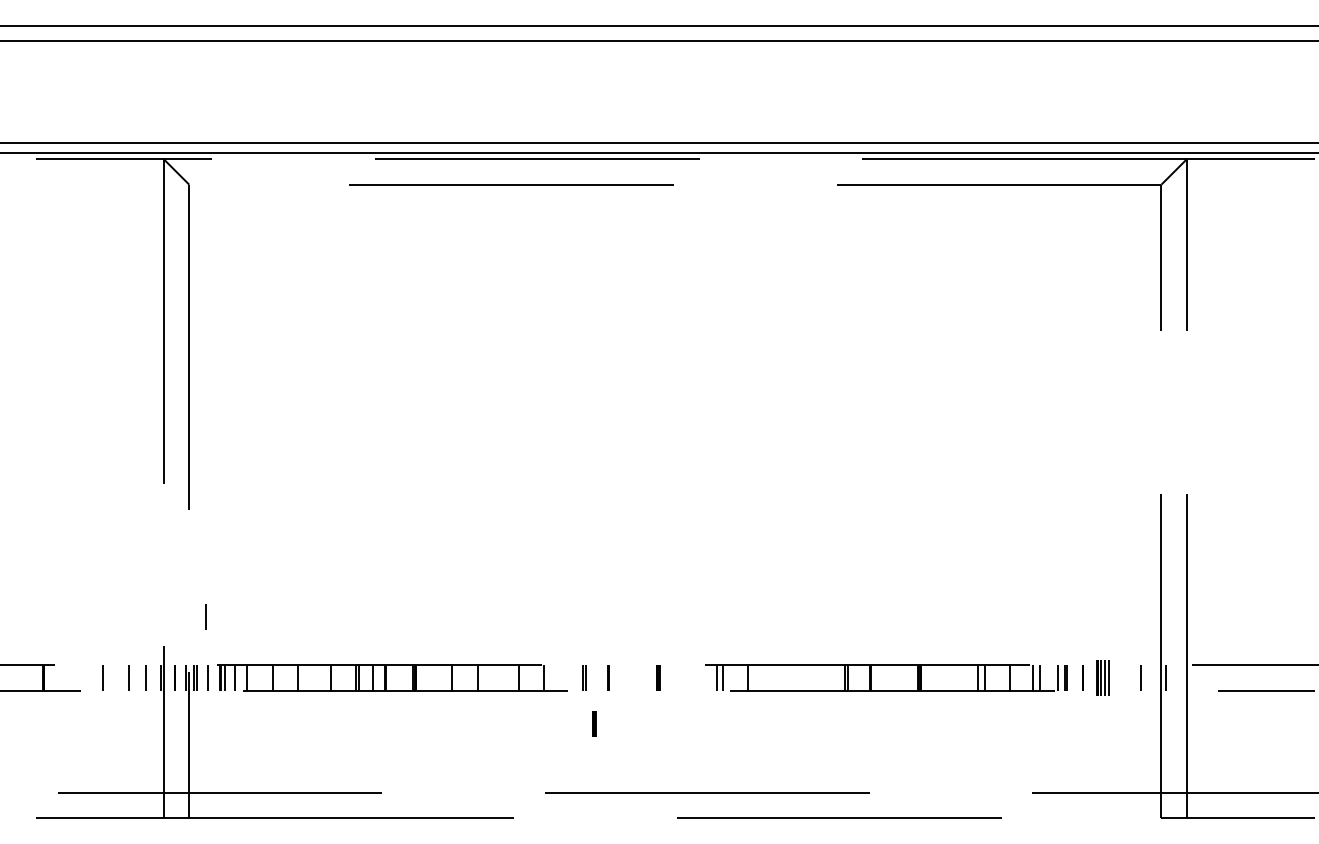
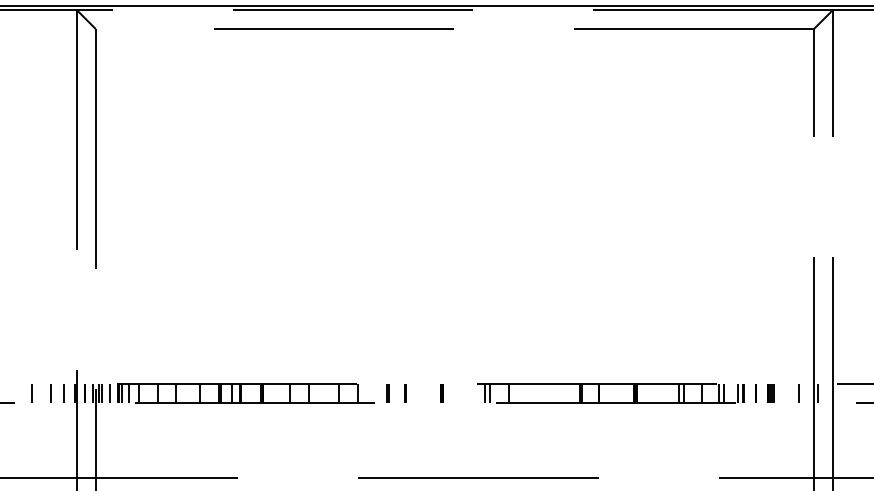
line: (205, 616) -> (107, 348), removed
part: (1102, 677) -> (770, 393), size x0.71
line: (594, 723) -> (395, 427), removed

